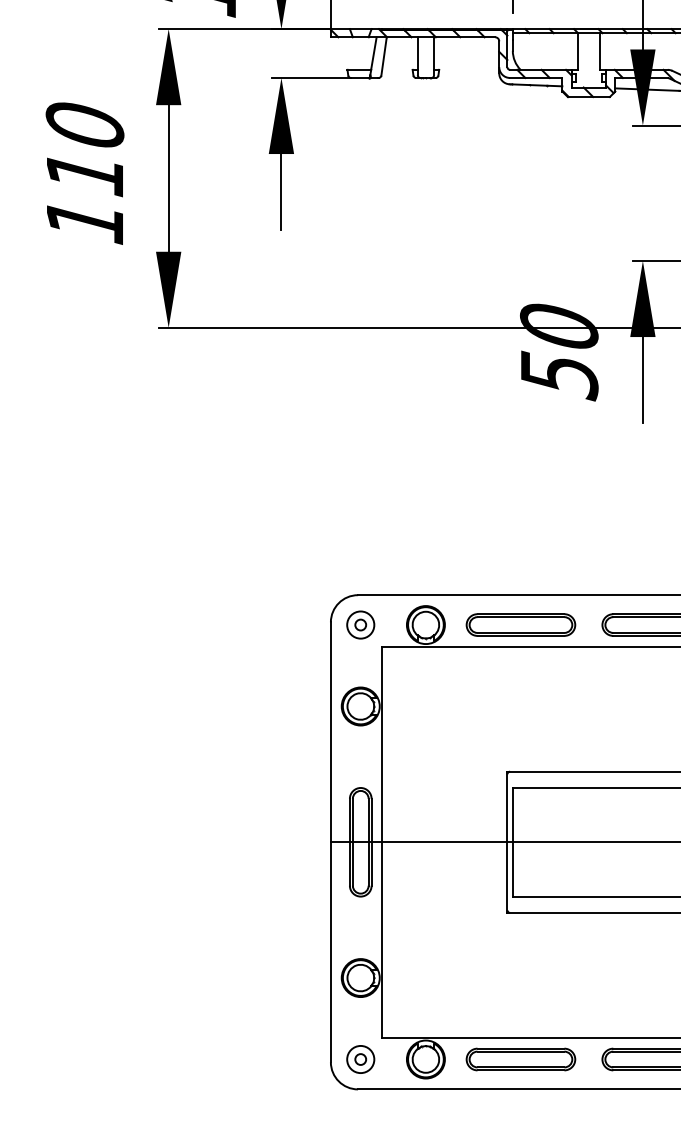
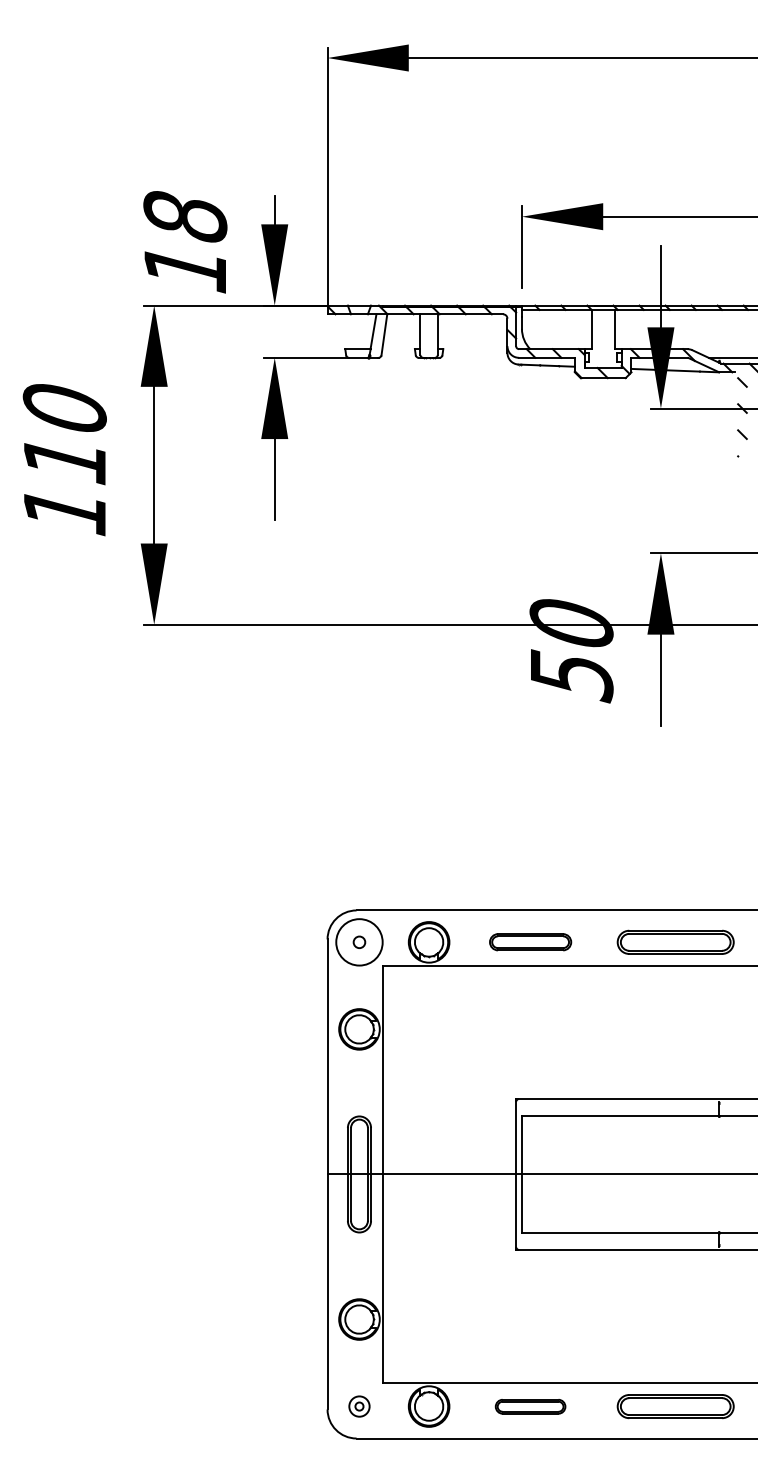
circle: (359, 624) -> (358, 941), size x1.6
part: (520, 624) -> (530, 941), size x0.7
part: (360, 1059) -> (359, 1406), size x0.7
part: (520, 1059) -> (530, 1406), size x0.6

